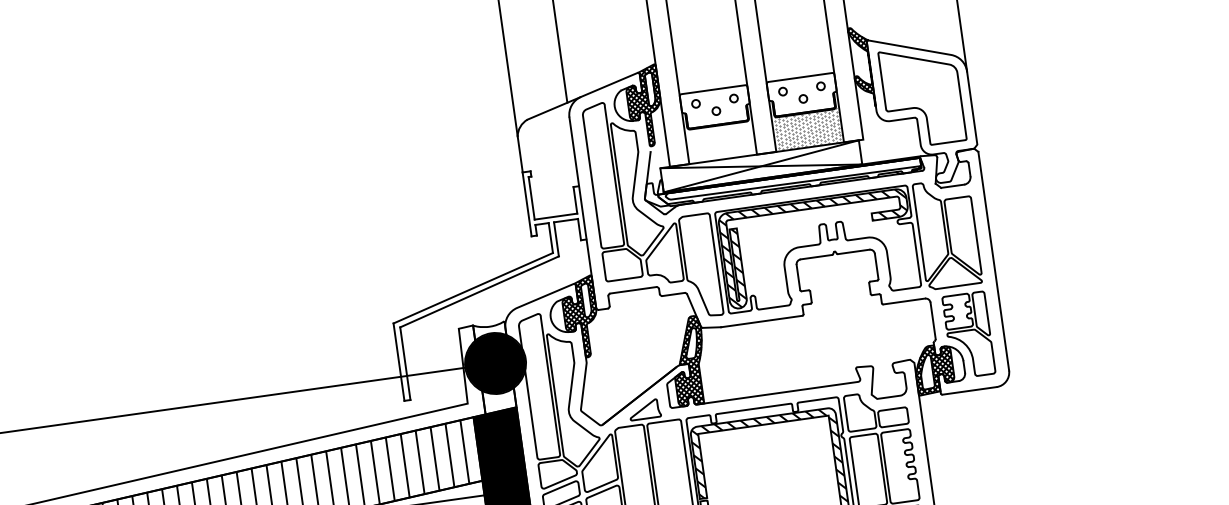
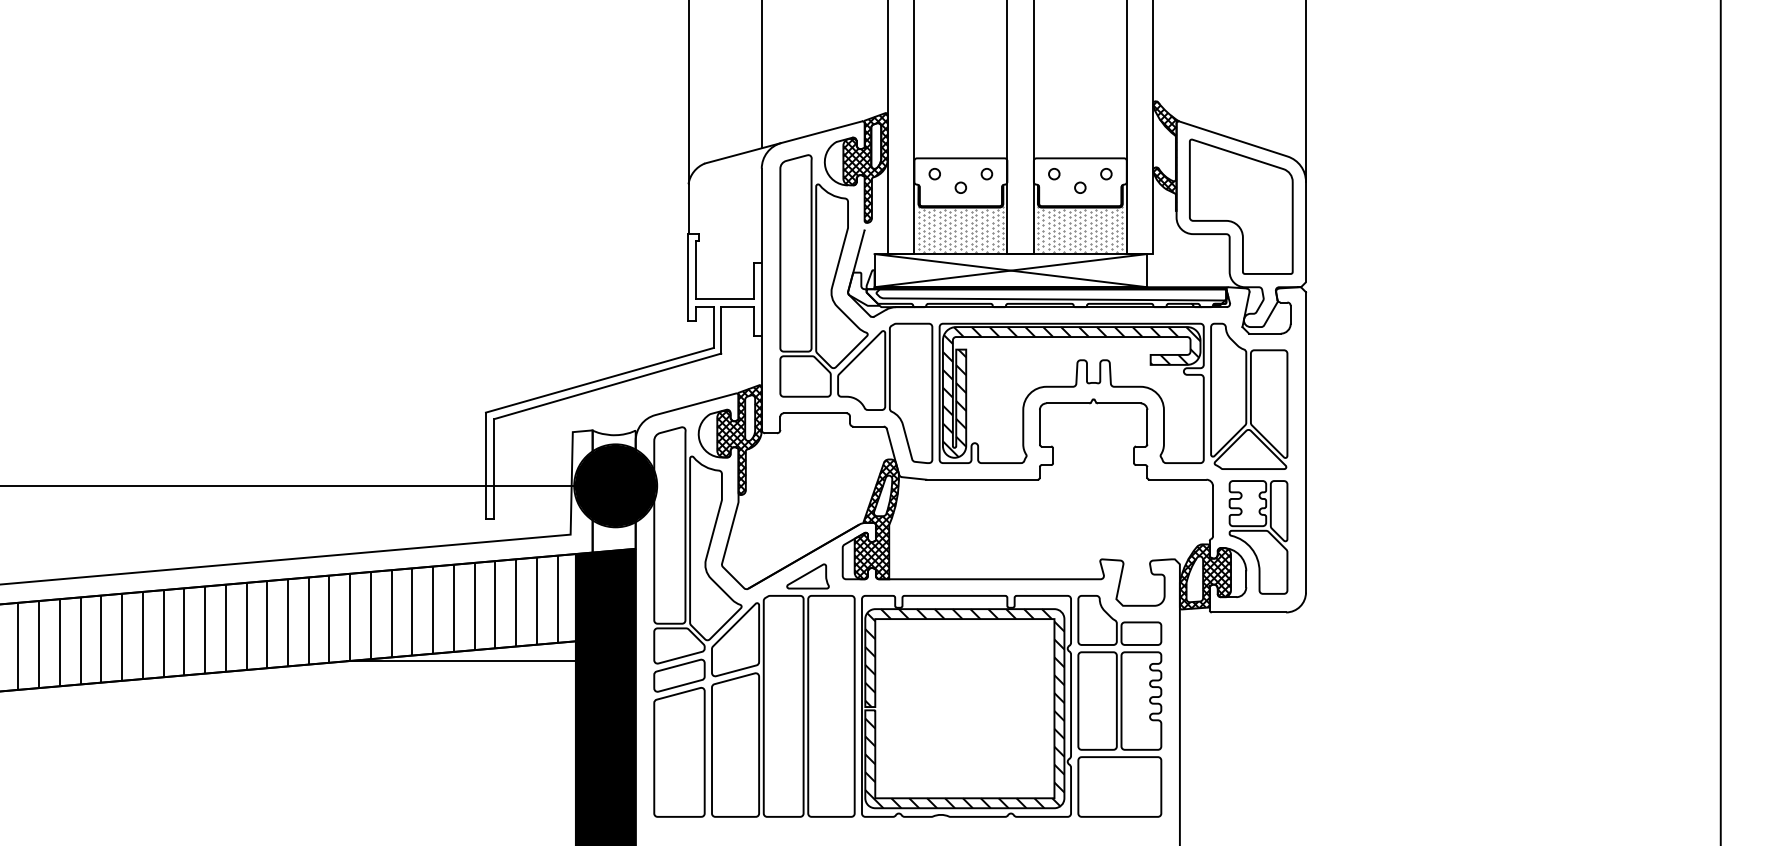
hatch: (720, 140) -> (960, 228), added

